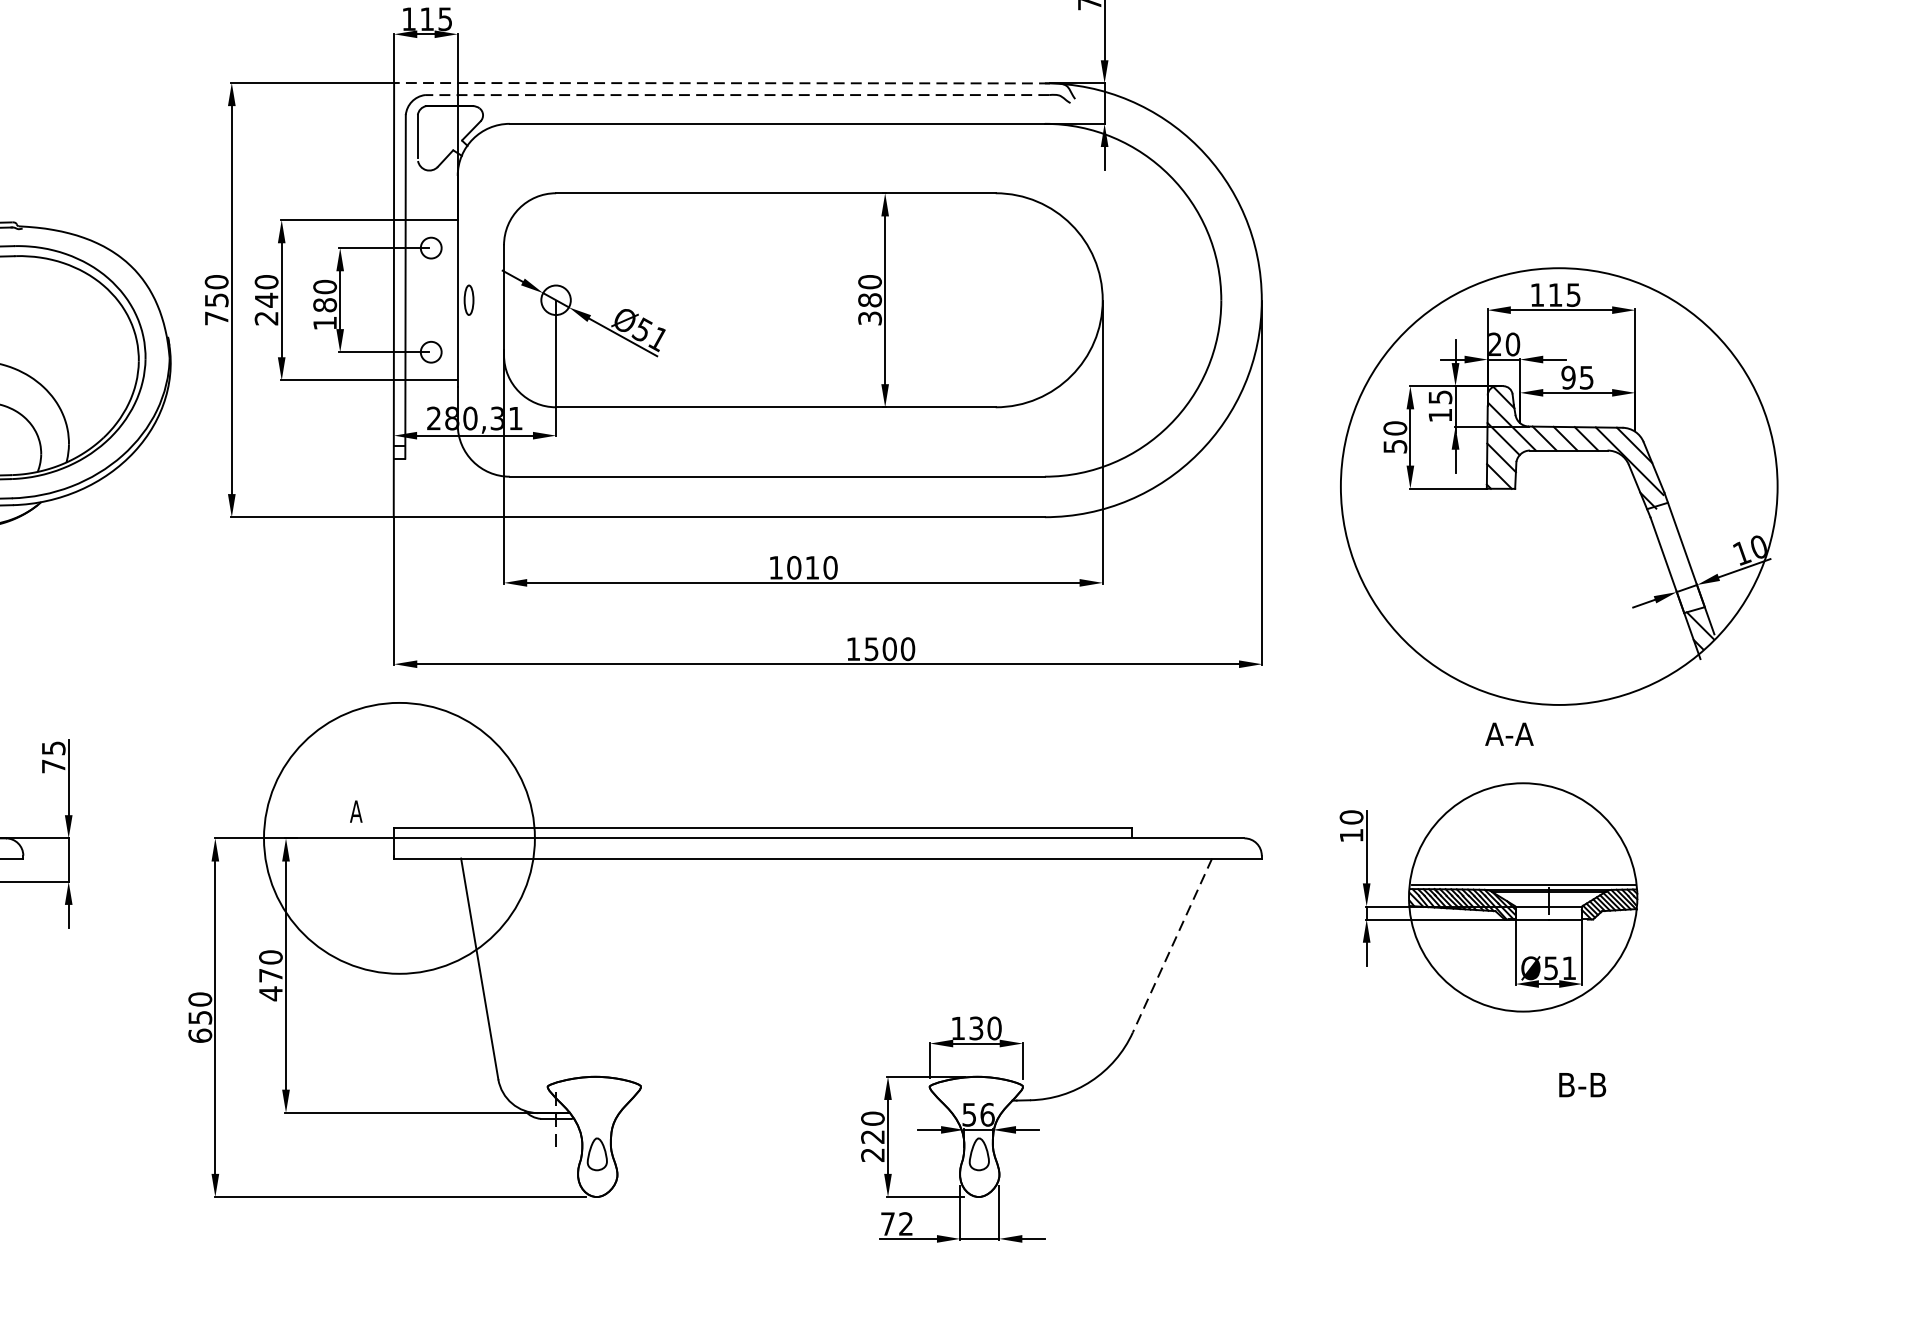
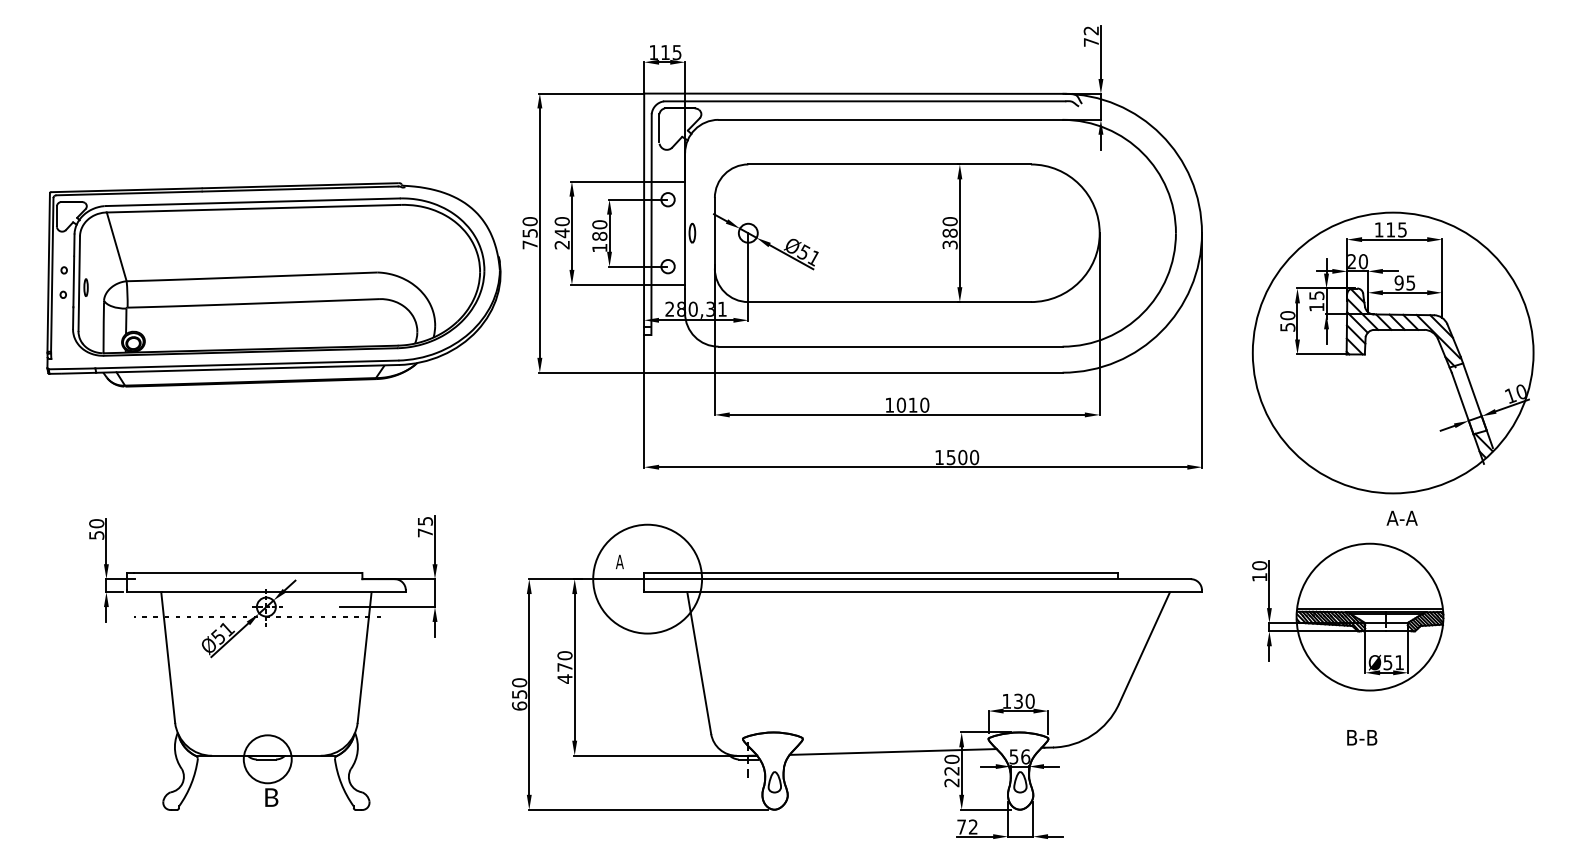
line: (722, 82) -> (855, 93), dashed -> solid
line: (736, 95) -> (864, 101), dashed -> solid
text: (1508, 733) -> (1401, 517), moved
circle: (399, 837) -> (647, 578), size x0.62
line: (1172, 946) -> (1144, 648), dashed -> solid
text: (1583, 1084) -> (1362, 737), moved
line: (780, 1106) -> (892, 751), added

